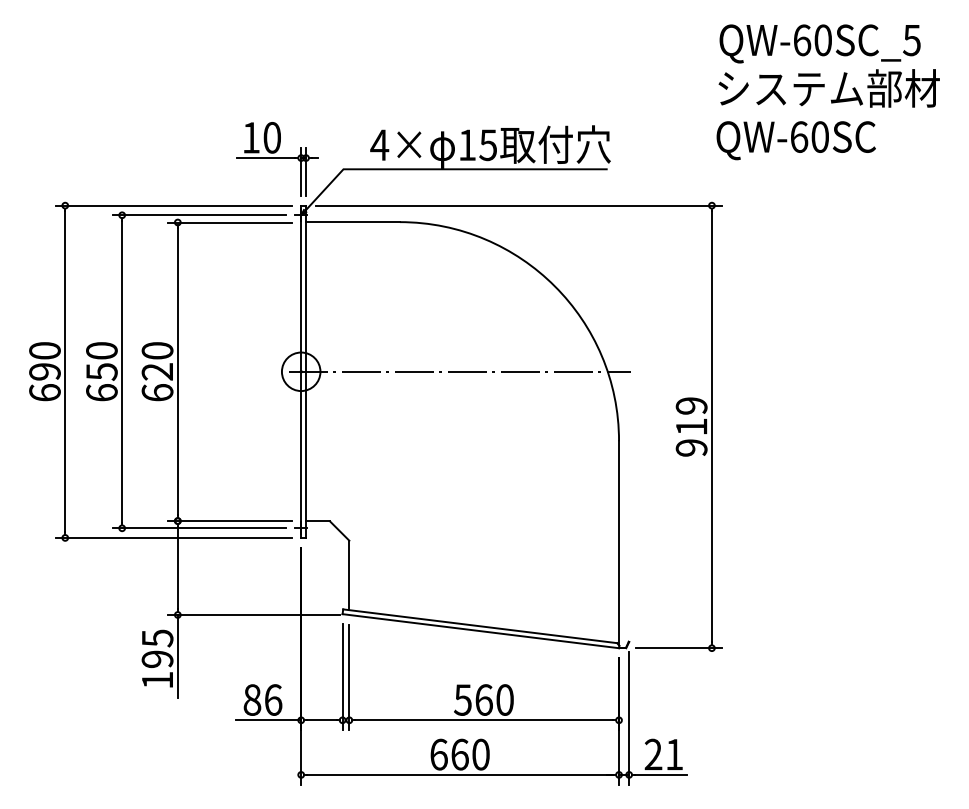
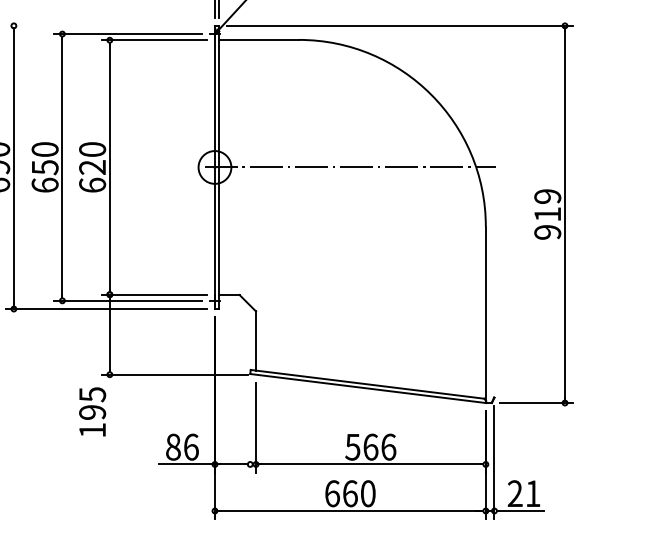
line: (173, 205) -> (106, 25), removed
line: (177, 655) -> (109, 409), removed
line: (342, 676) -> (250, 427), removed
text: (504, 699) -> (388, 446), 560 -> 566

